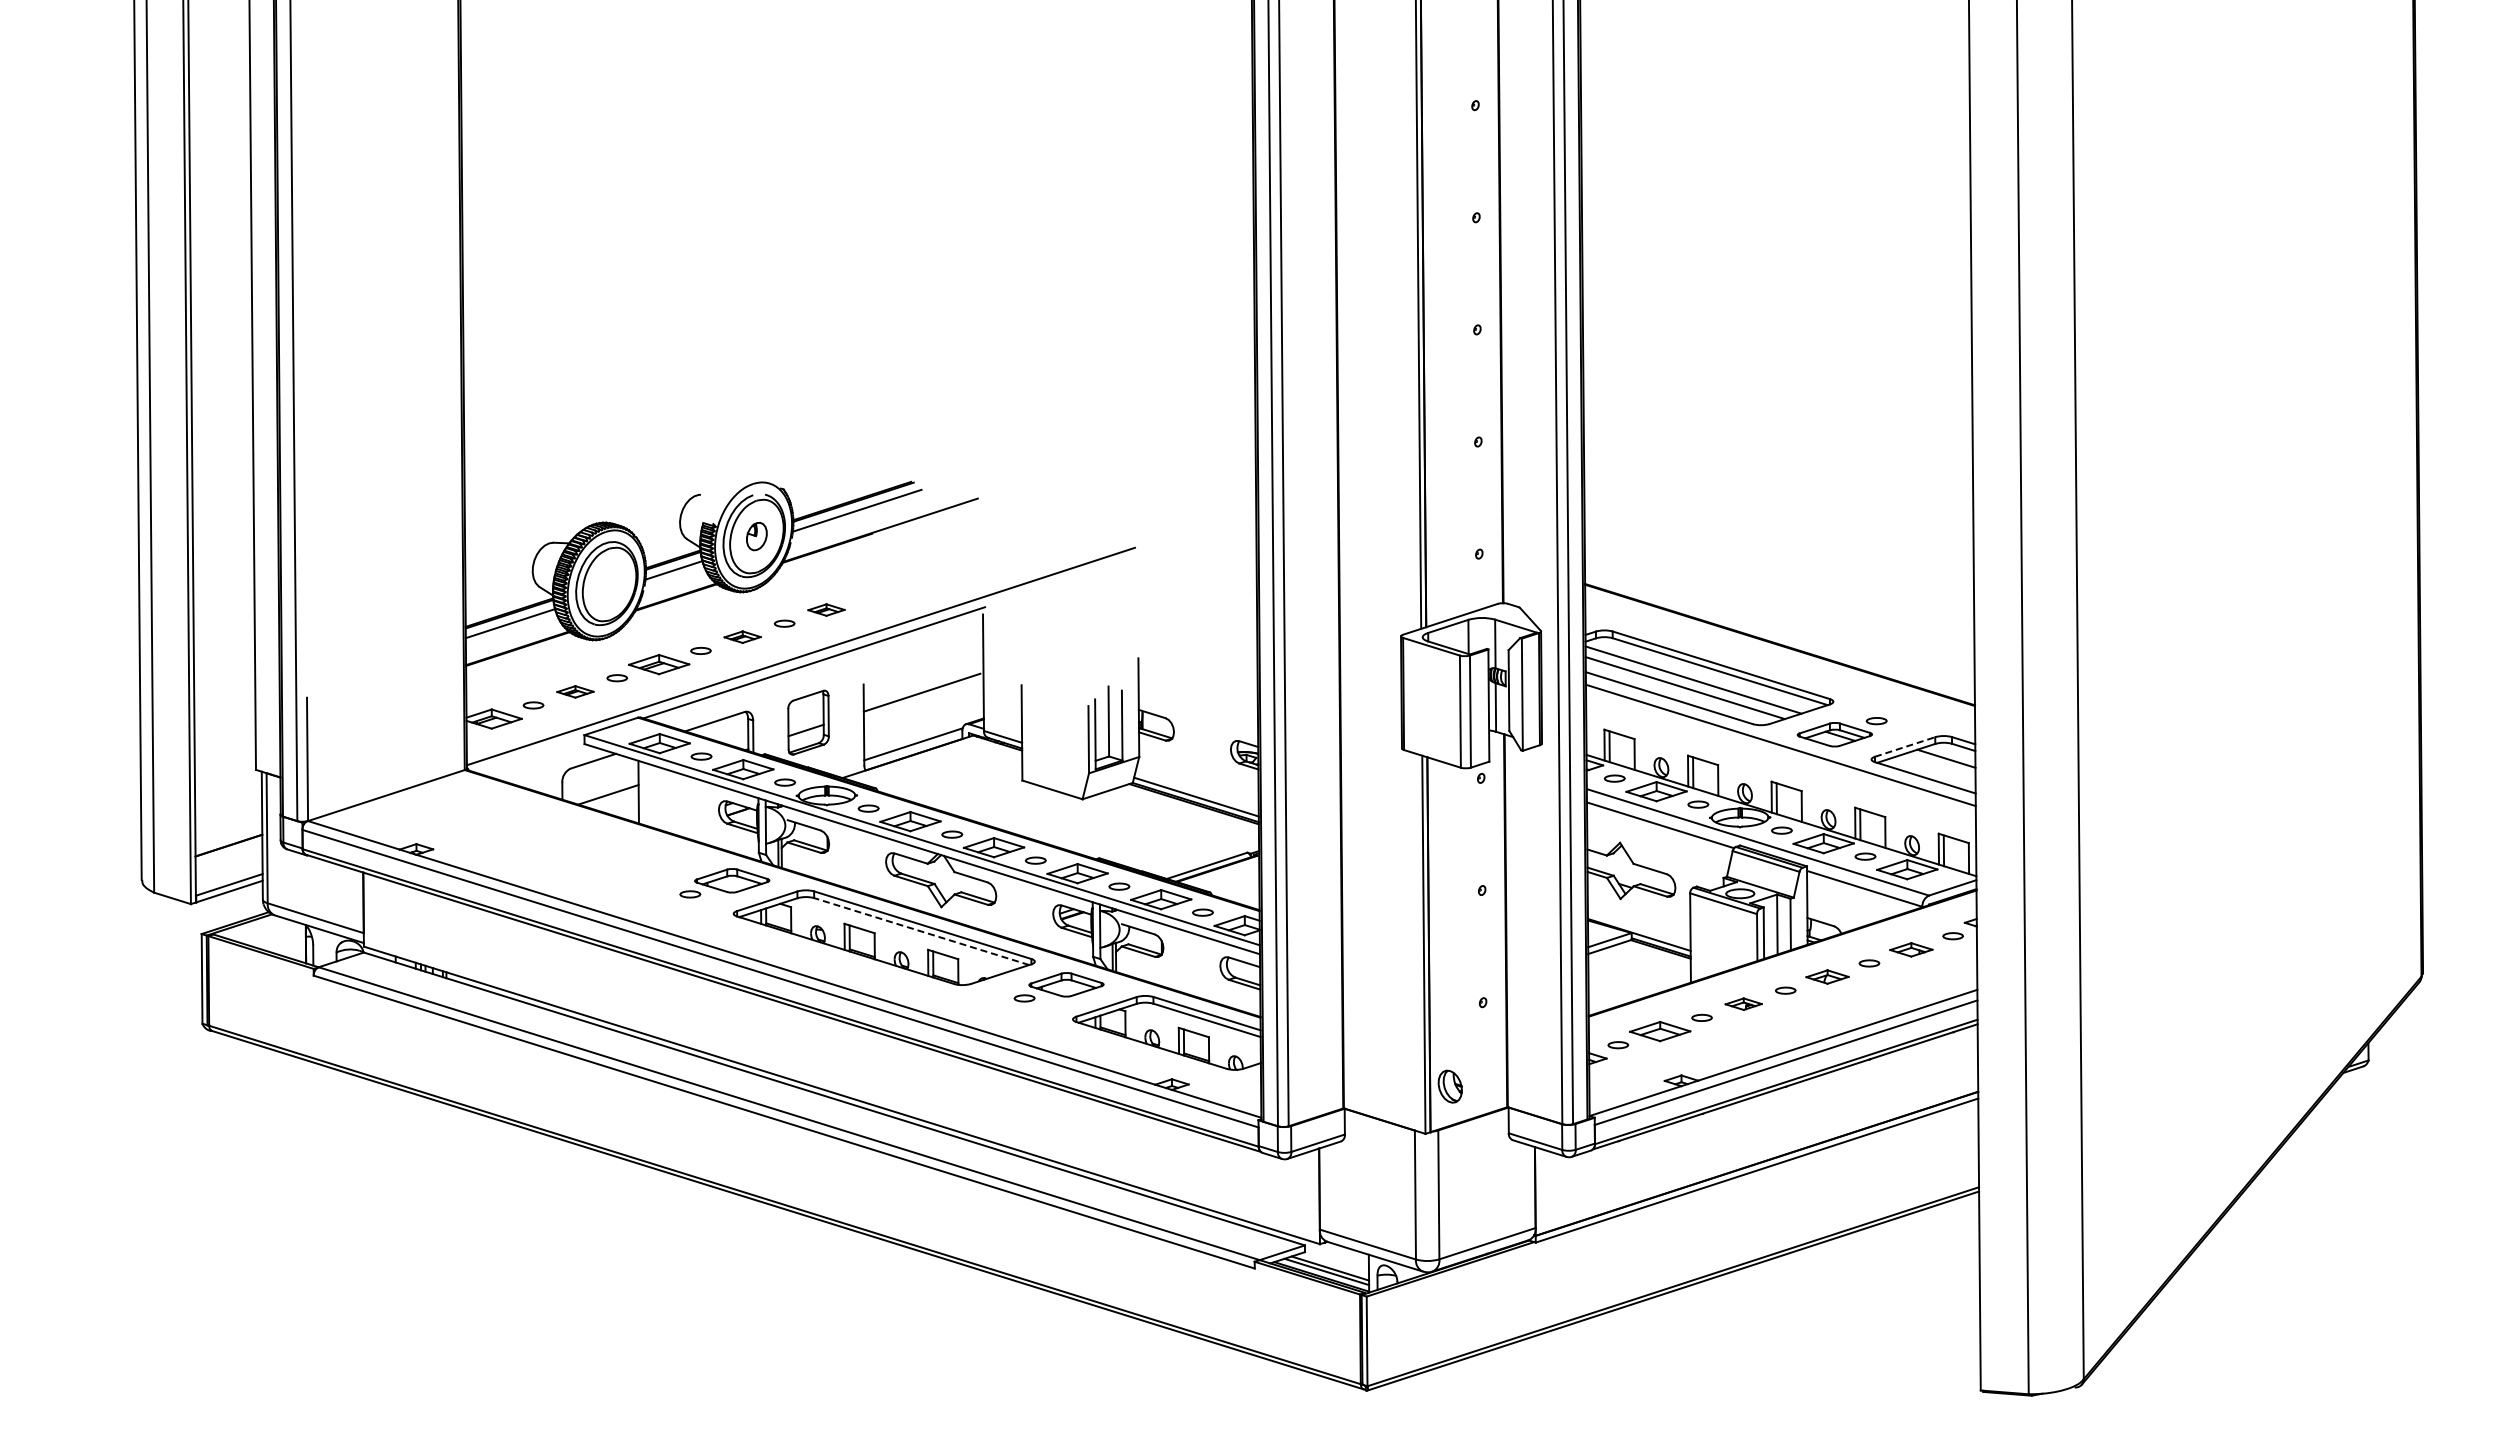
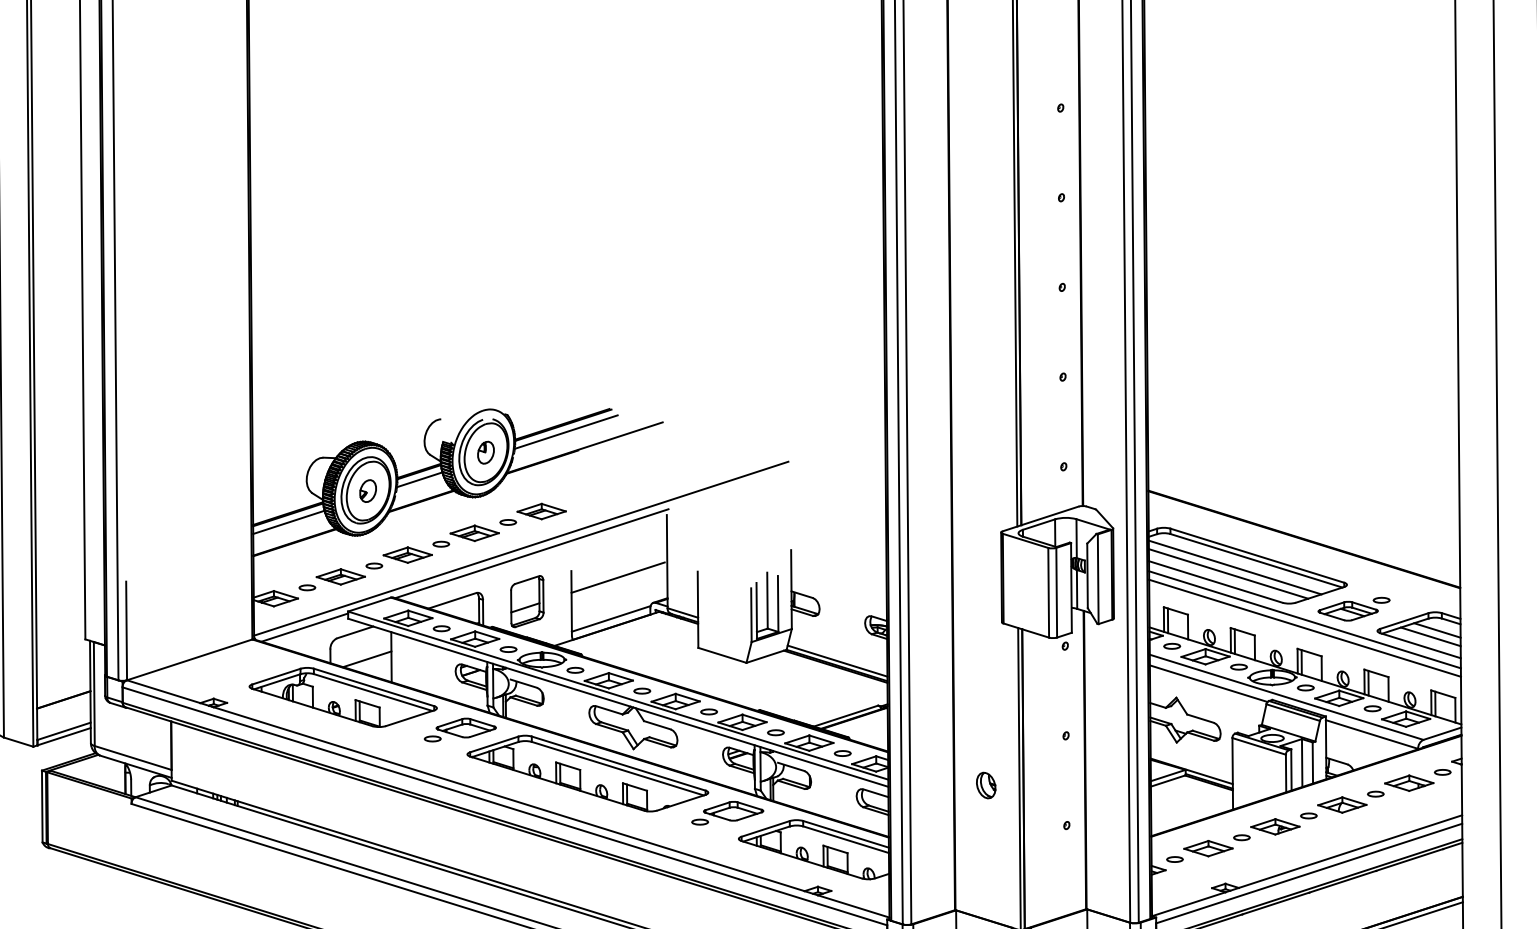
part: (609, 584) -> (368, 491), added
part: (826, 609) -> (541, 511), size x1.67
part: (742, 636) -> (474, 532), size x1.67
part: (575, 691) -> (340, 576), size x1.67
line: (1905, 747) -> (1404, 621), dashed -> solid
line: (530, 754) -> (304, 627), added
line: (1780, 755) -> (1304, 627), added
line: (1937, 766) -> (1430, 636), added
part: (578, 842) -> (343, 697), added
line: (921, 931) -> (617, 768), dashed -> solid
part: (1911, 949) -> (1409, 783), size x1.43
part: (1827, 976) -> (1342, 804), size x1.43
part: (1743, 1003) -> (1275, 826), size x1.67
part: (1449, 1086) -> (985, 785), moved

